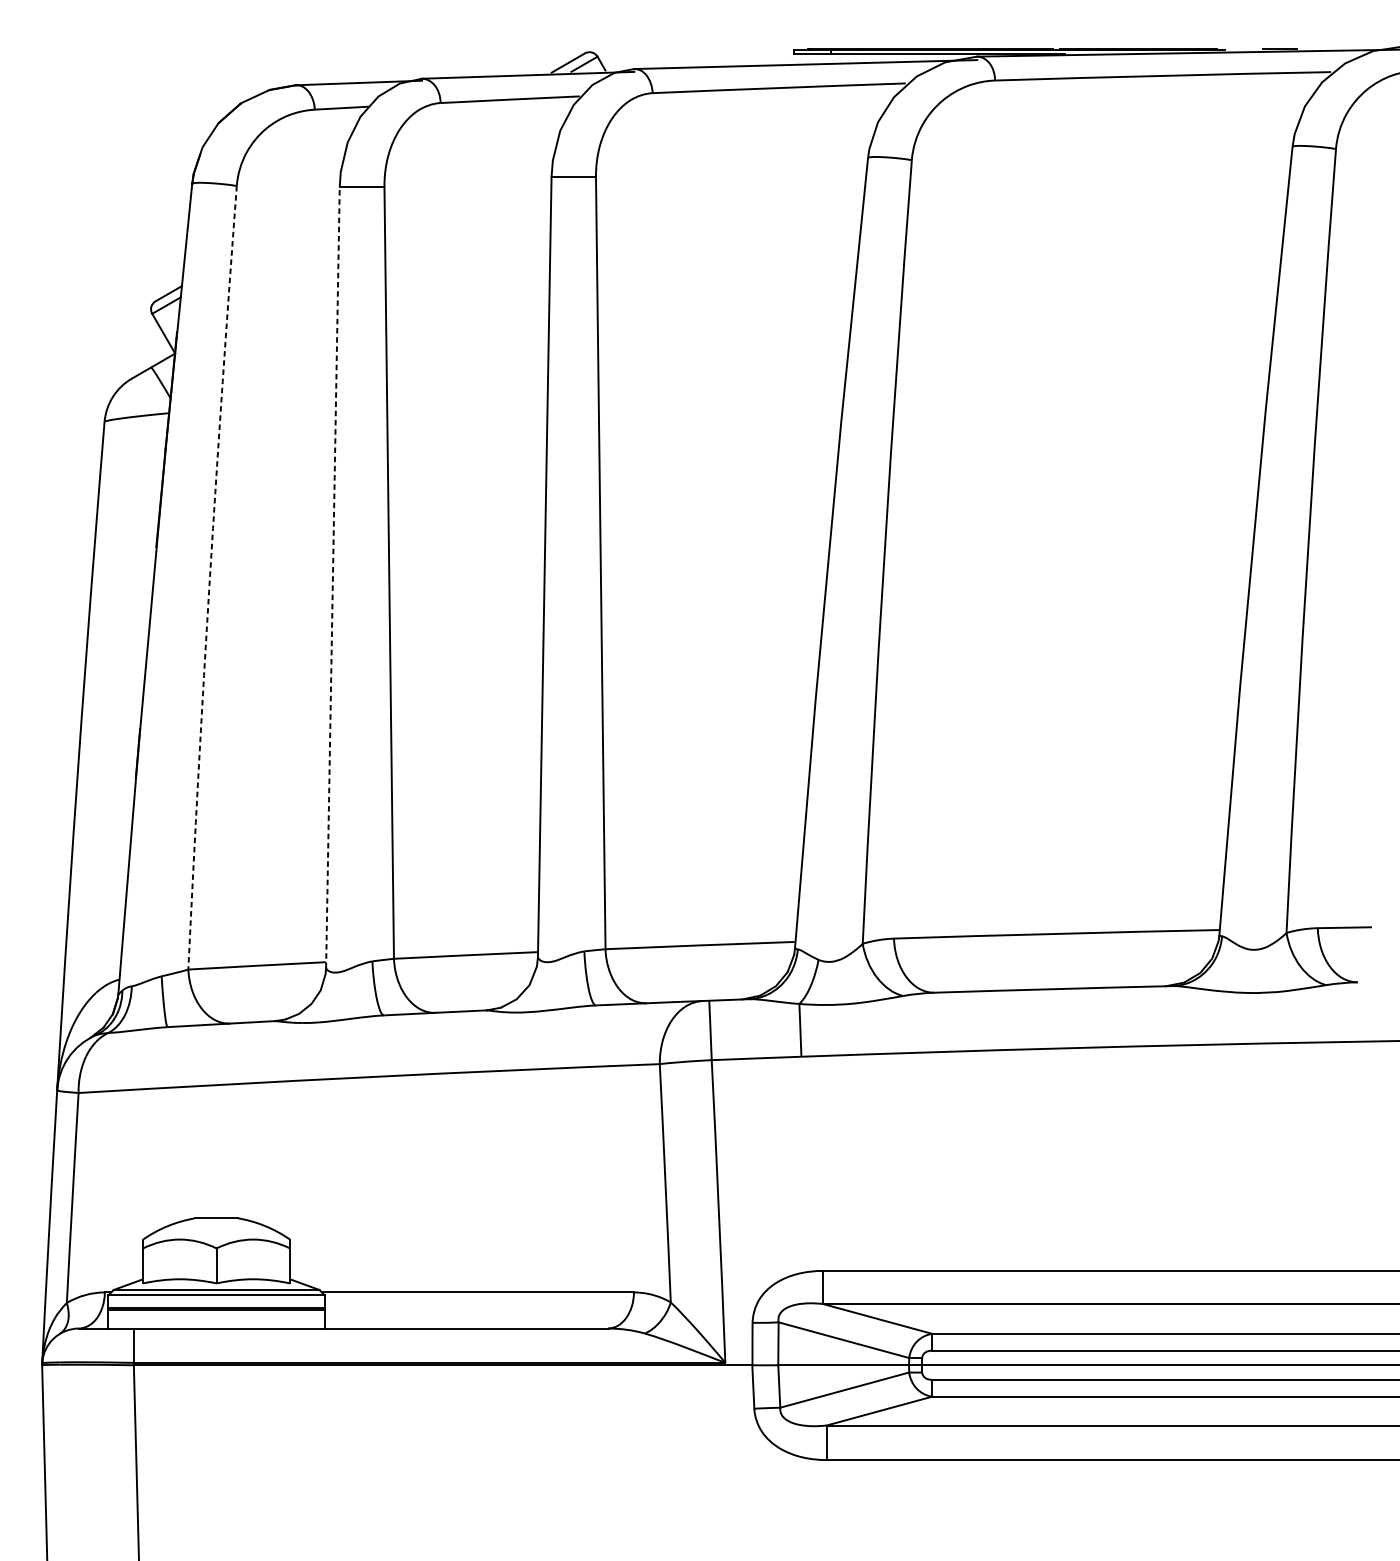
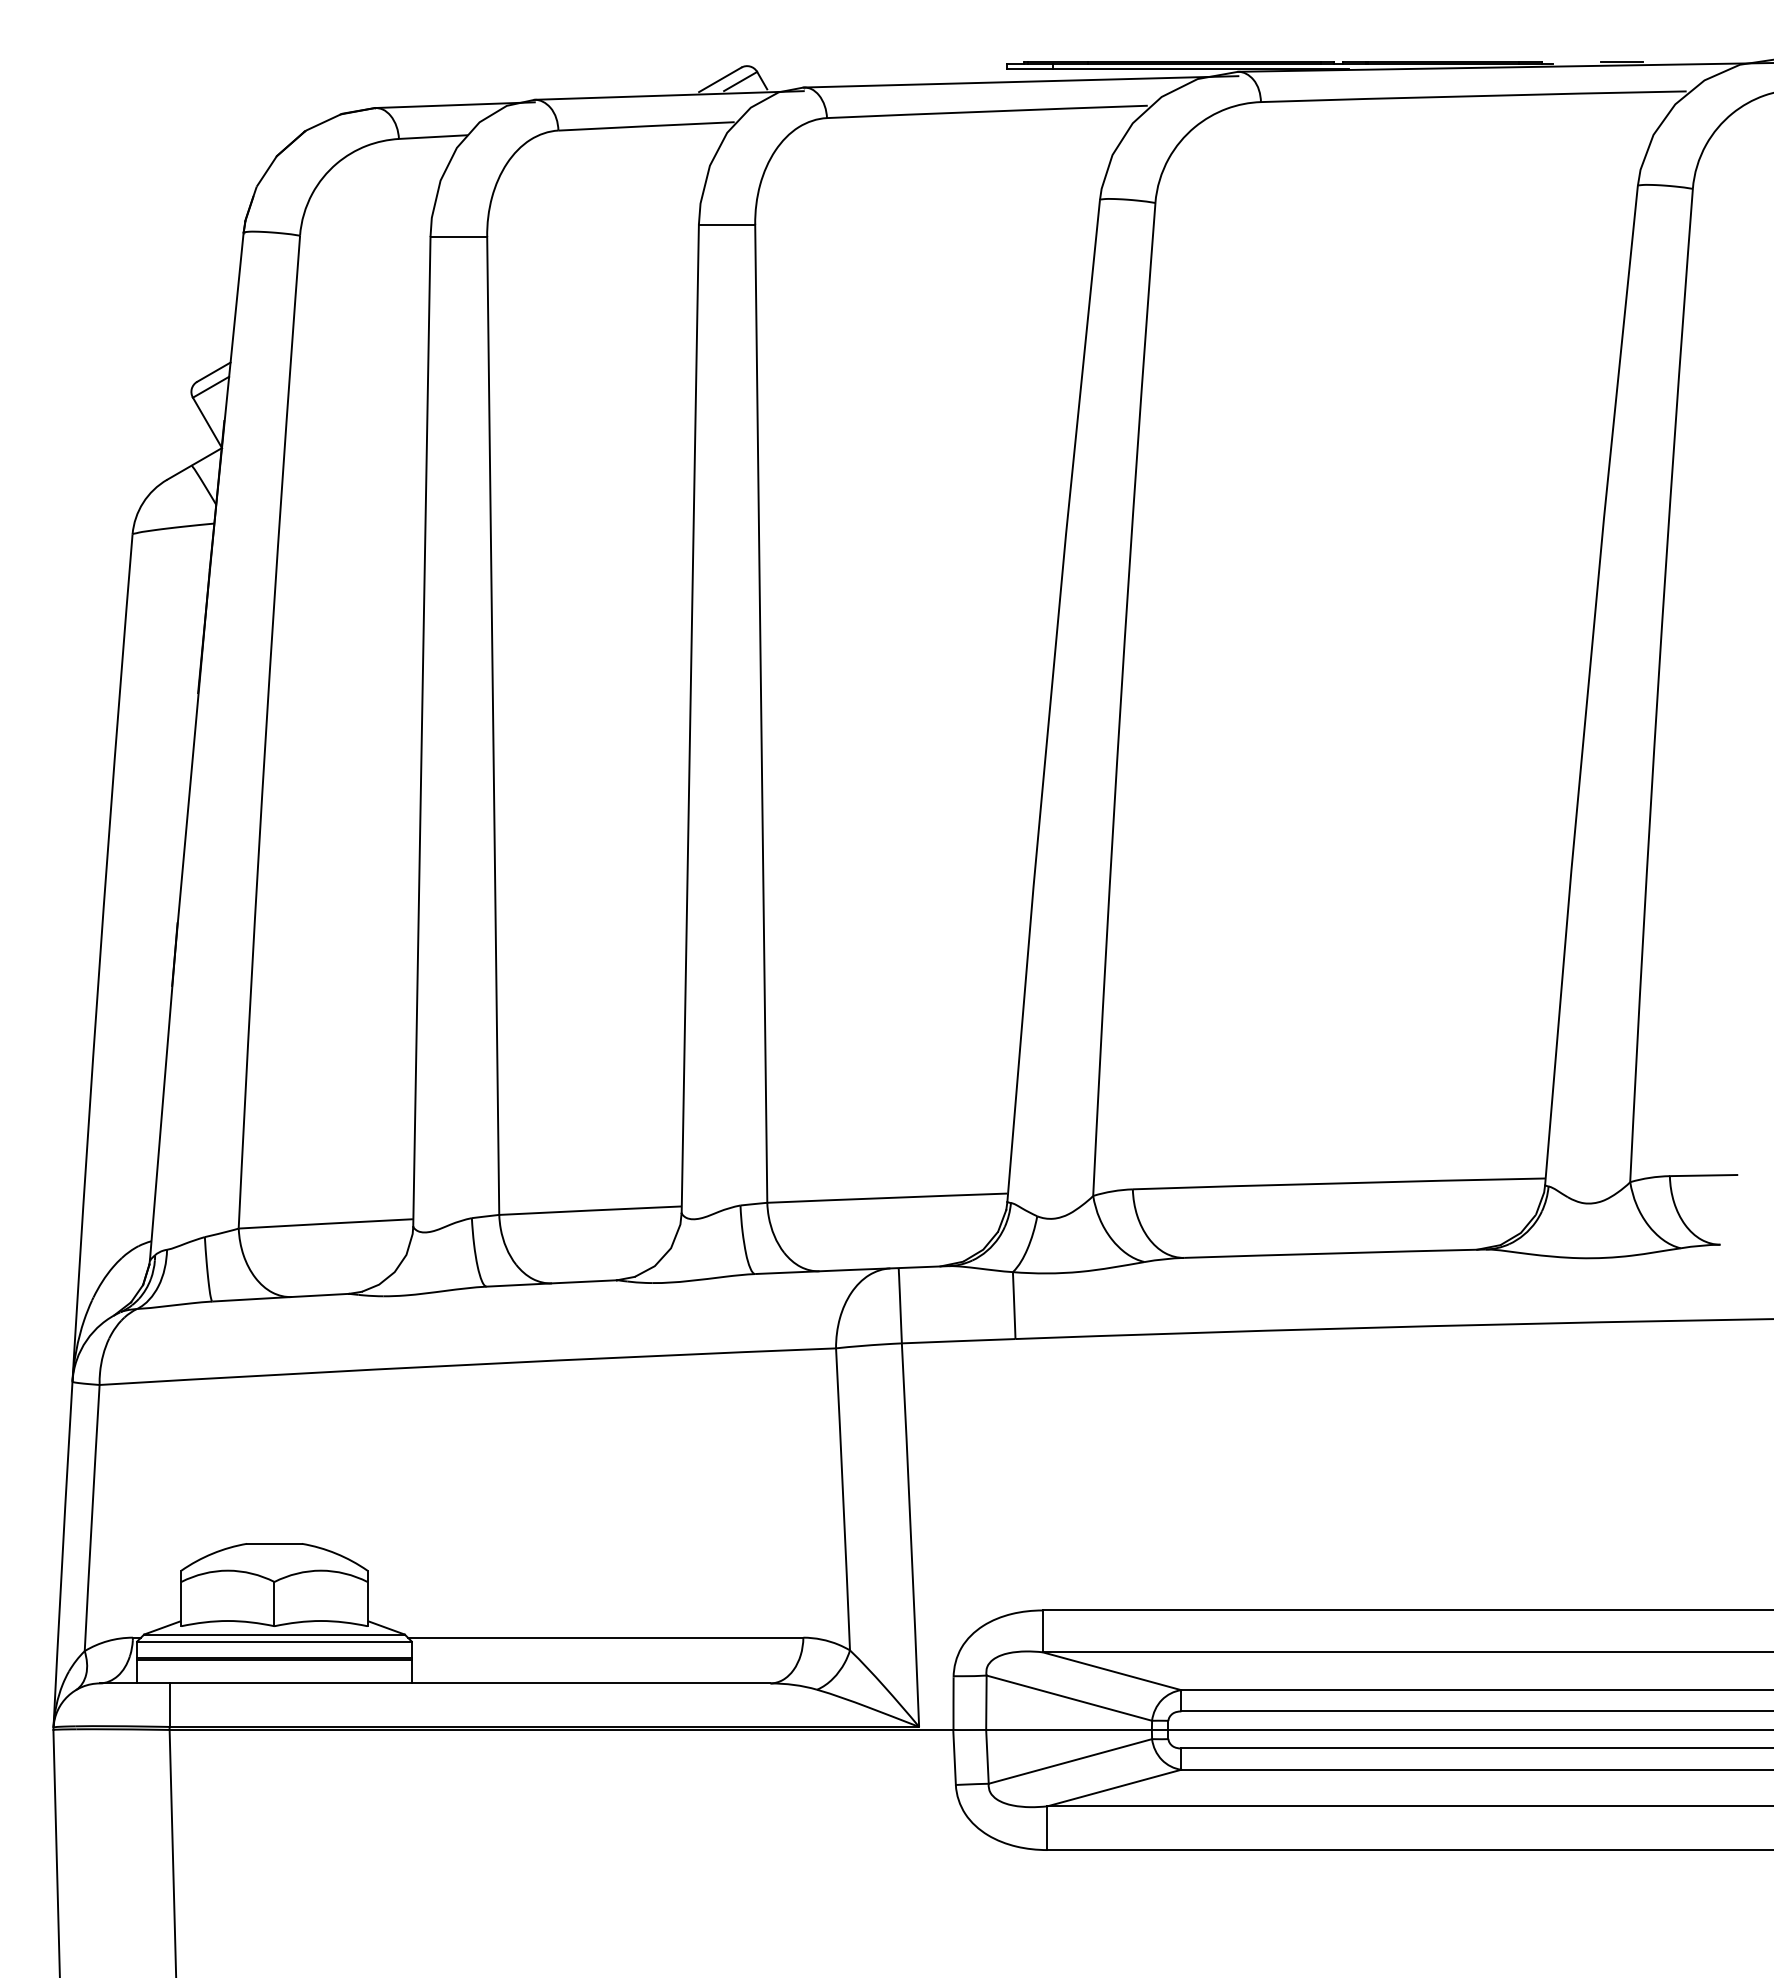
arc: (210, 577) -> (266, 731), dashed -> solid
line: (332, 577) -> (421, 731), dashed -> solid

